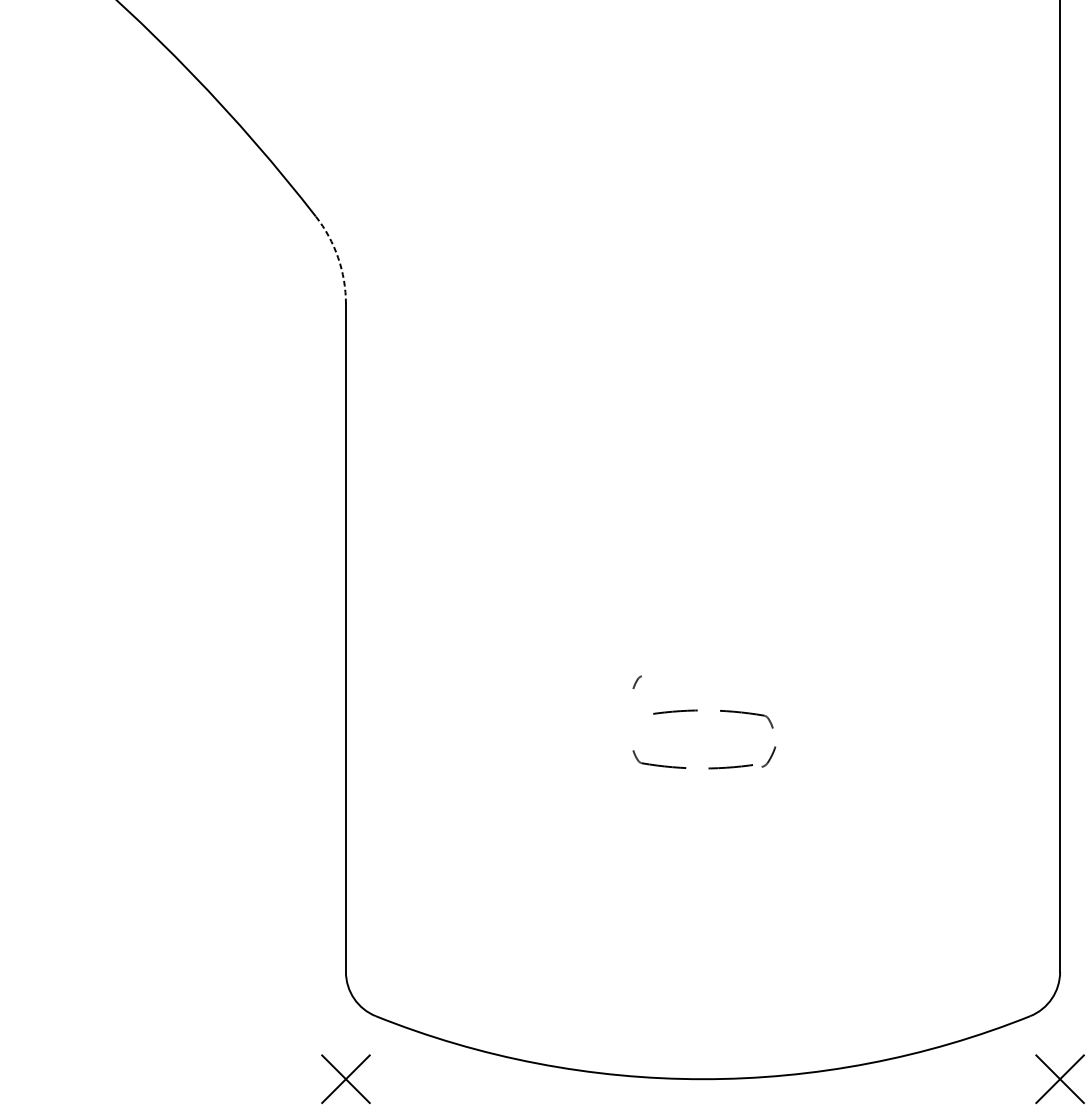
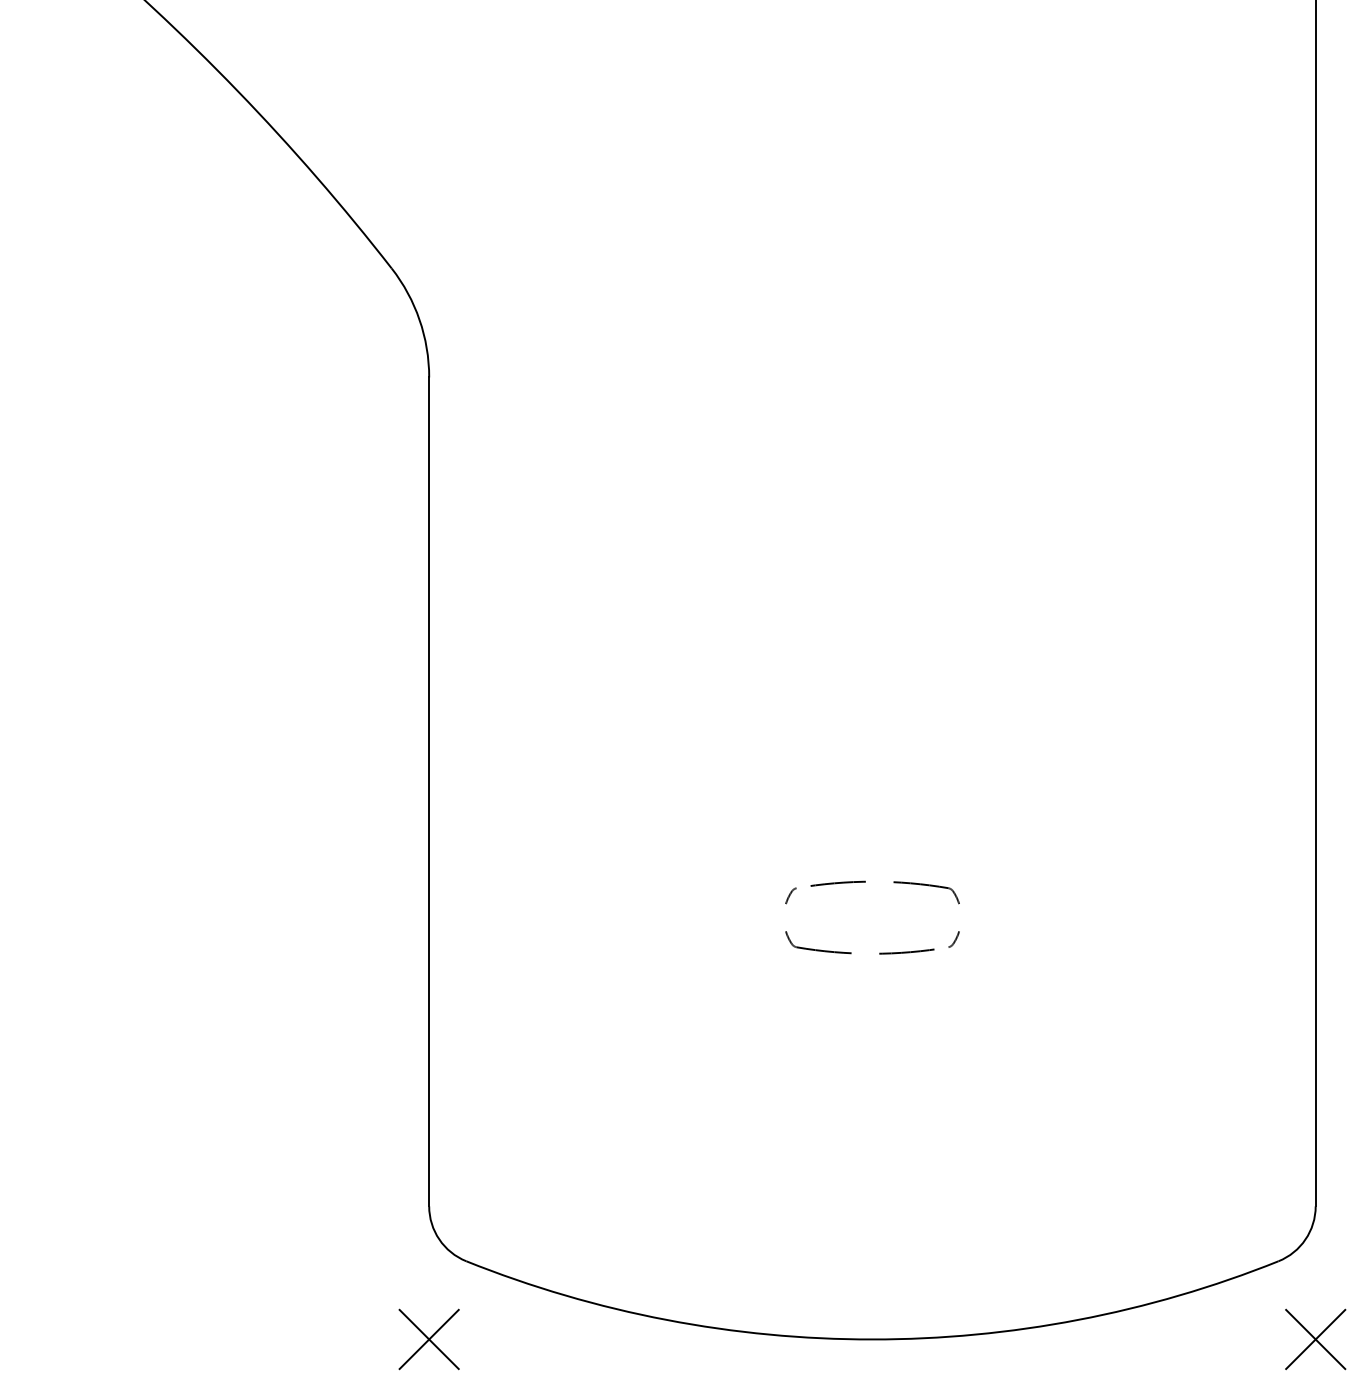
arc: (338, 257) -> (419, 319), dashed -> solid
part: (637, 682) -> (790, 895), moved
part: (768, 756) -> (953, 939), size x0.62

